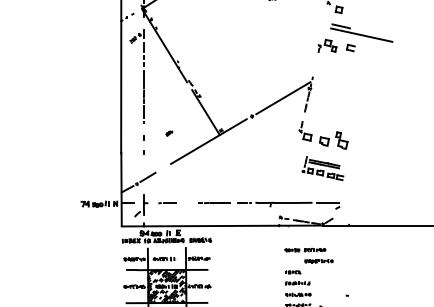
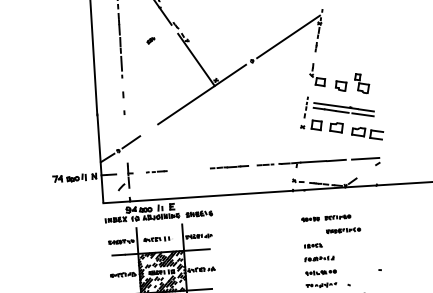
part: (169, 133) -> (151, 40), moved
part: (322, 168) -> (340, 118), size x1.67
part: (269, 205) -> (295, 166), moved

